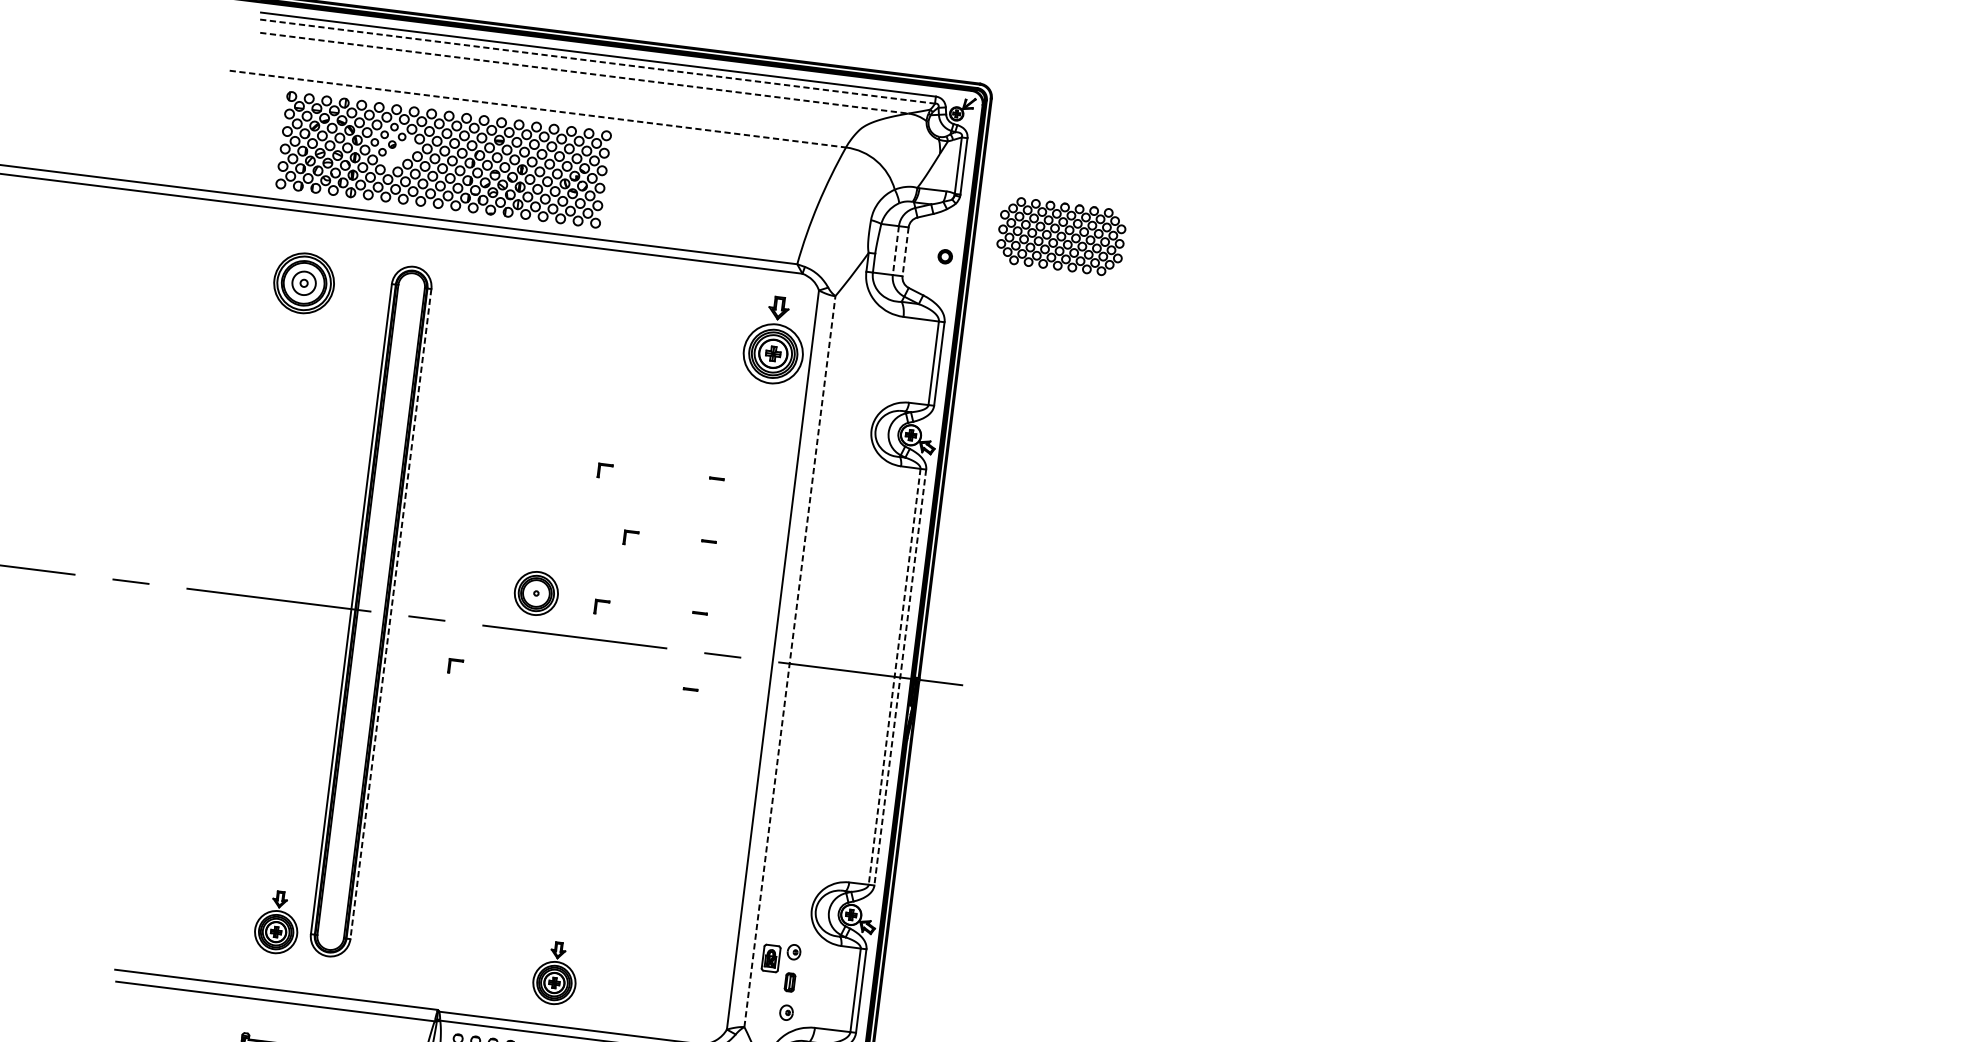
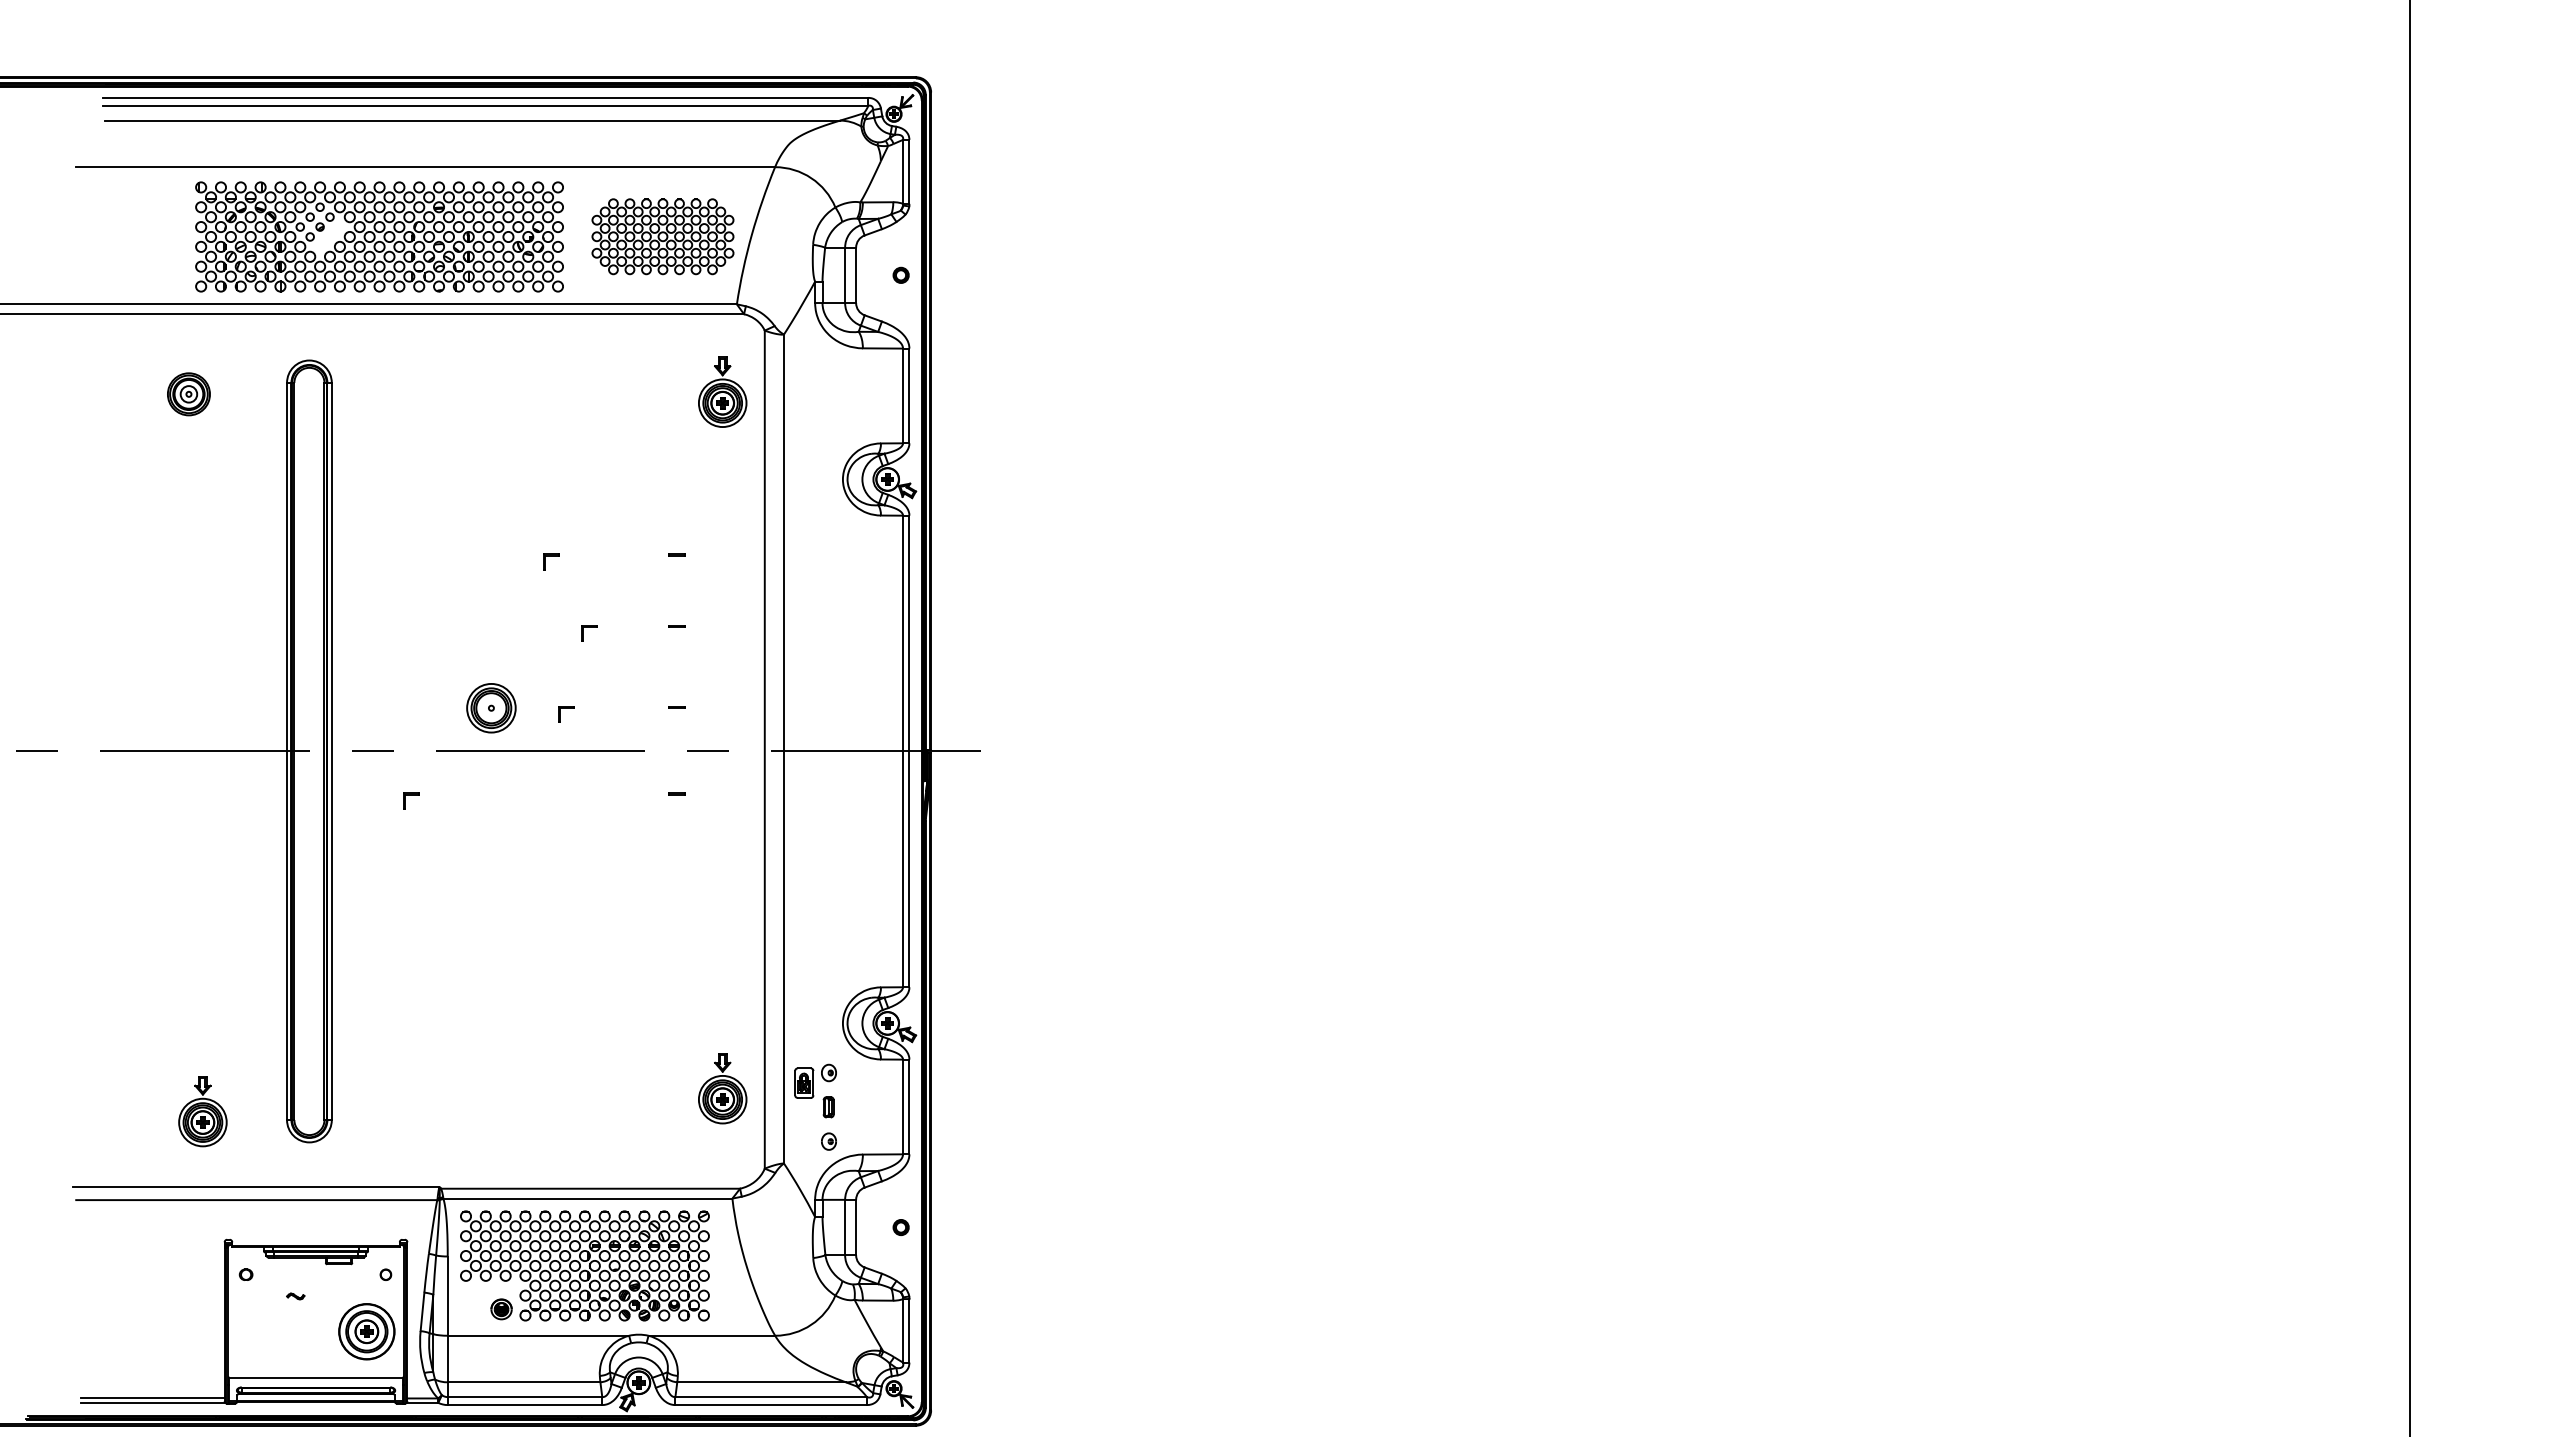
line: (597, 61) -> (485, 105), dashed -> solid
line: (584, 73) -> (472, 120), dashed -> solid
line: (538, 109) -> (426, 167), dashed -> solid
part: (443, 159) -> (379, 236), moved
part: (1060, 236) -> (662, 236), moved
line: (896, 250) -> (845, 275), dashed -> solid
line: (905, 251) -> (856, 275), dashed -> solid
part: (303, 283) -> (188, 394), size x0.62
part: (774, 339) -> (722, 391), size x0.71
line: (390, 614) -> (331, 751), dashed -> solid
line: (789, 661) -> (783, 748), dashed -> solid
line: (895, 676) -> (903, 751), dashed -> solid
line: (900, 677) -> (909, 751), dashed -> solid
part: (277, 922) -> (202, 1111), moved
part: (555, 973) -> (722, 1088), moved

